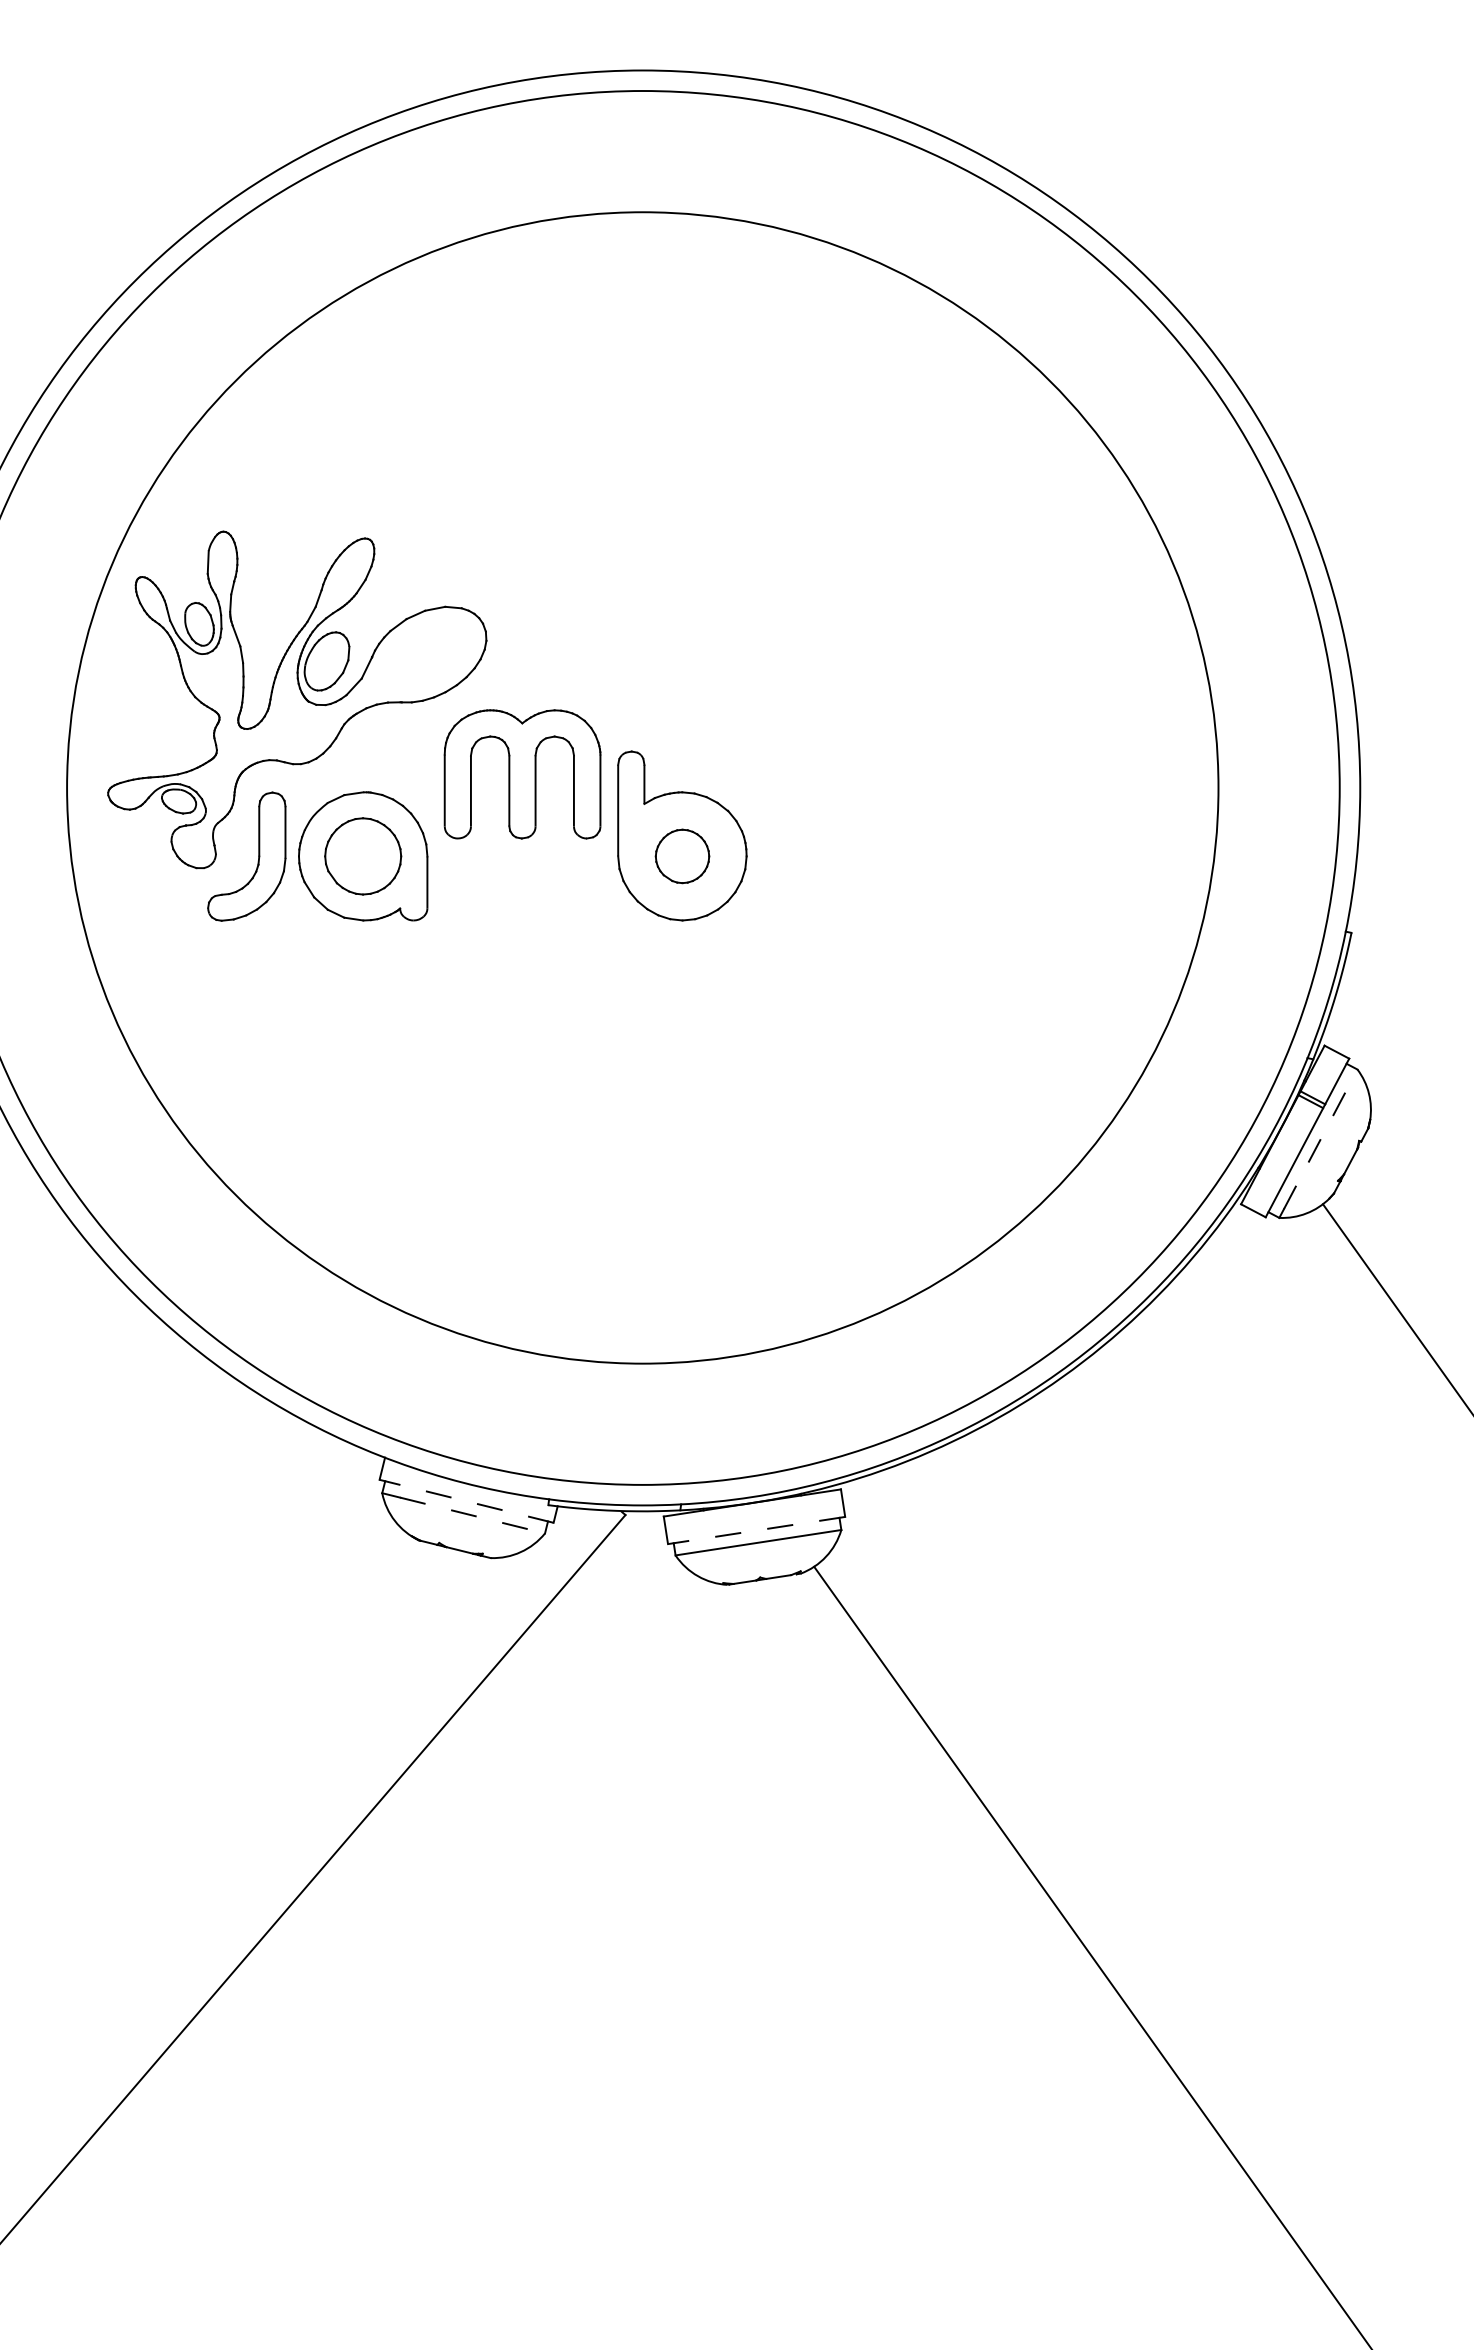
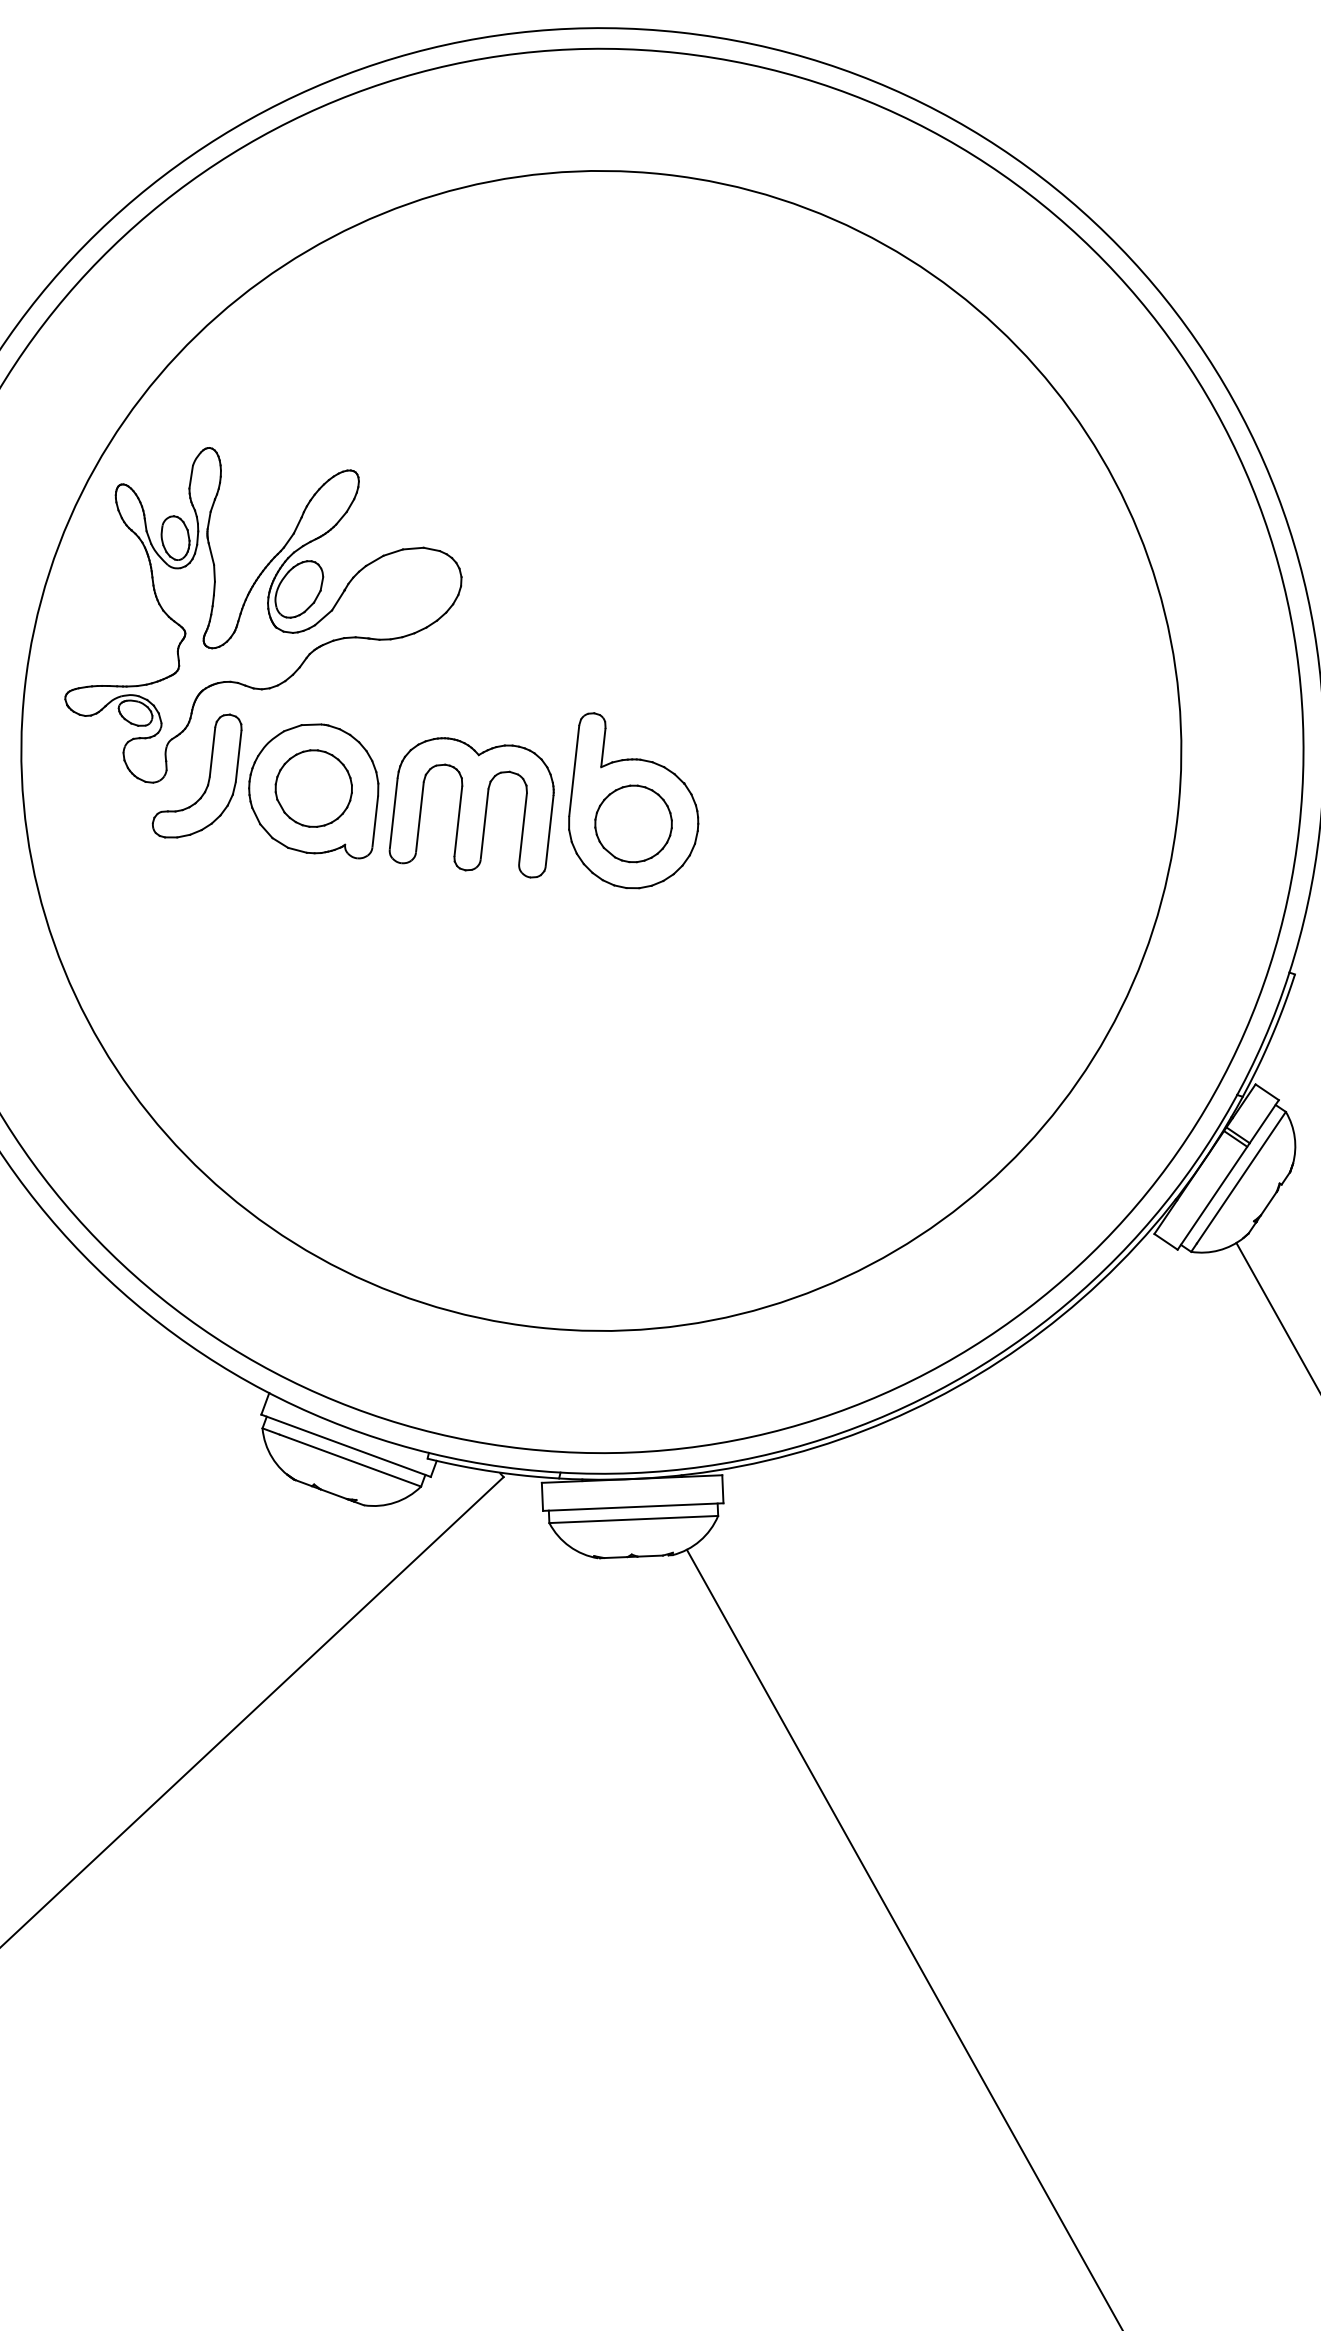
part: (522, 774) -> (473, 806), moved
part: (682, 856) -> (633, 823), size x1.43
line: (1320, 1139) -> (1241, 1177), dashed -> solid
line: (466, 1501) -> (345, 1445), dashed -> solid
line: (472, 1515) -> (350, 1460), dashed -> solid
line: (756, 1530) -> (633, 1507), dashed -> solid

